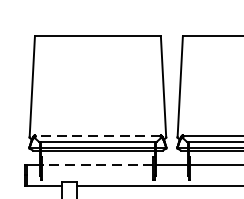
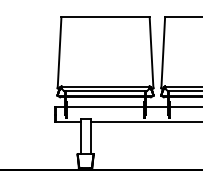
line: (97, 135) -> (105, 86), dashed -> solid
line: (97, 165) -> (105, 107), dashed -> solid

